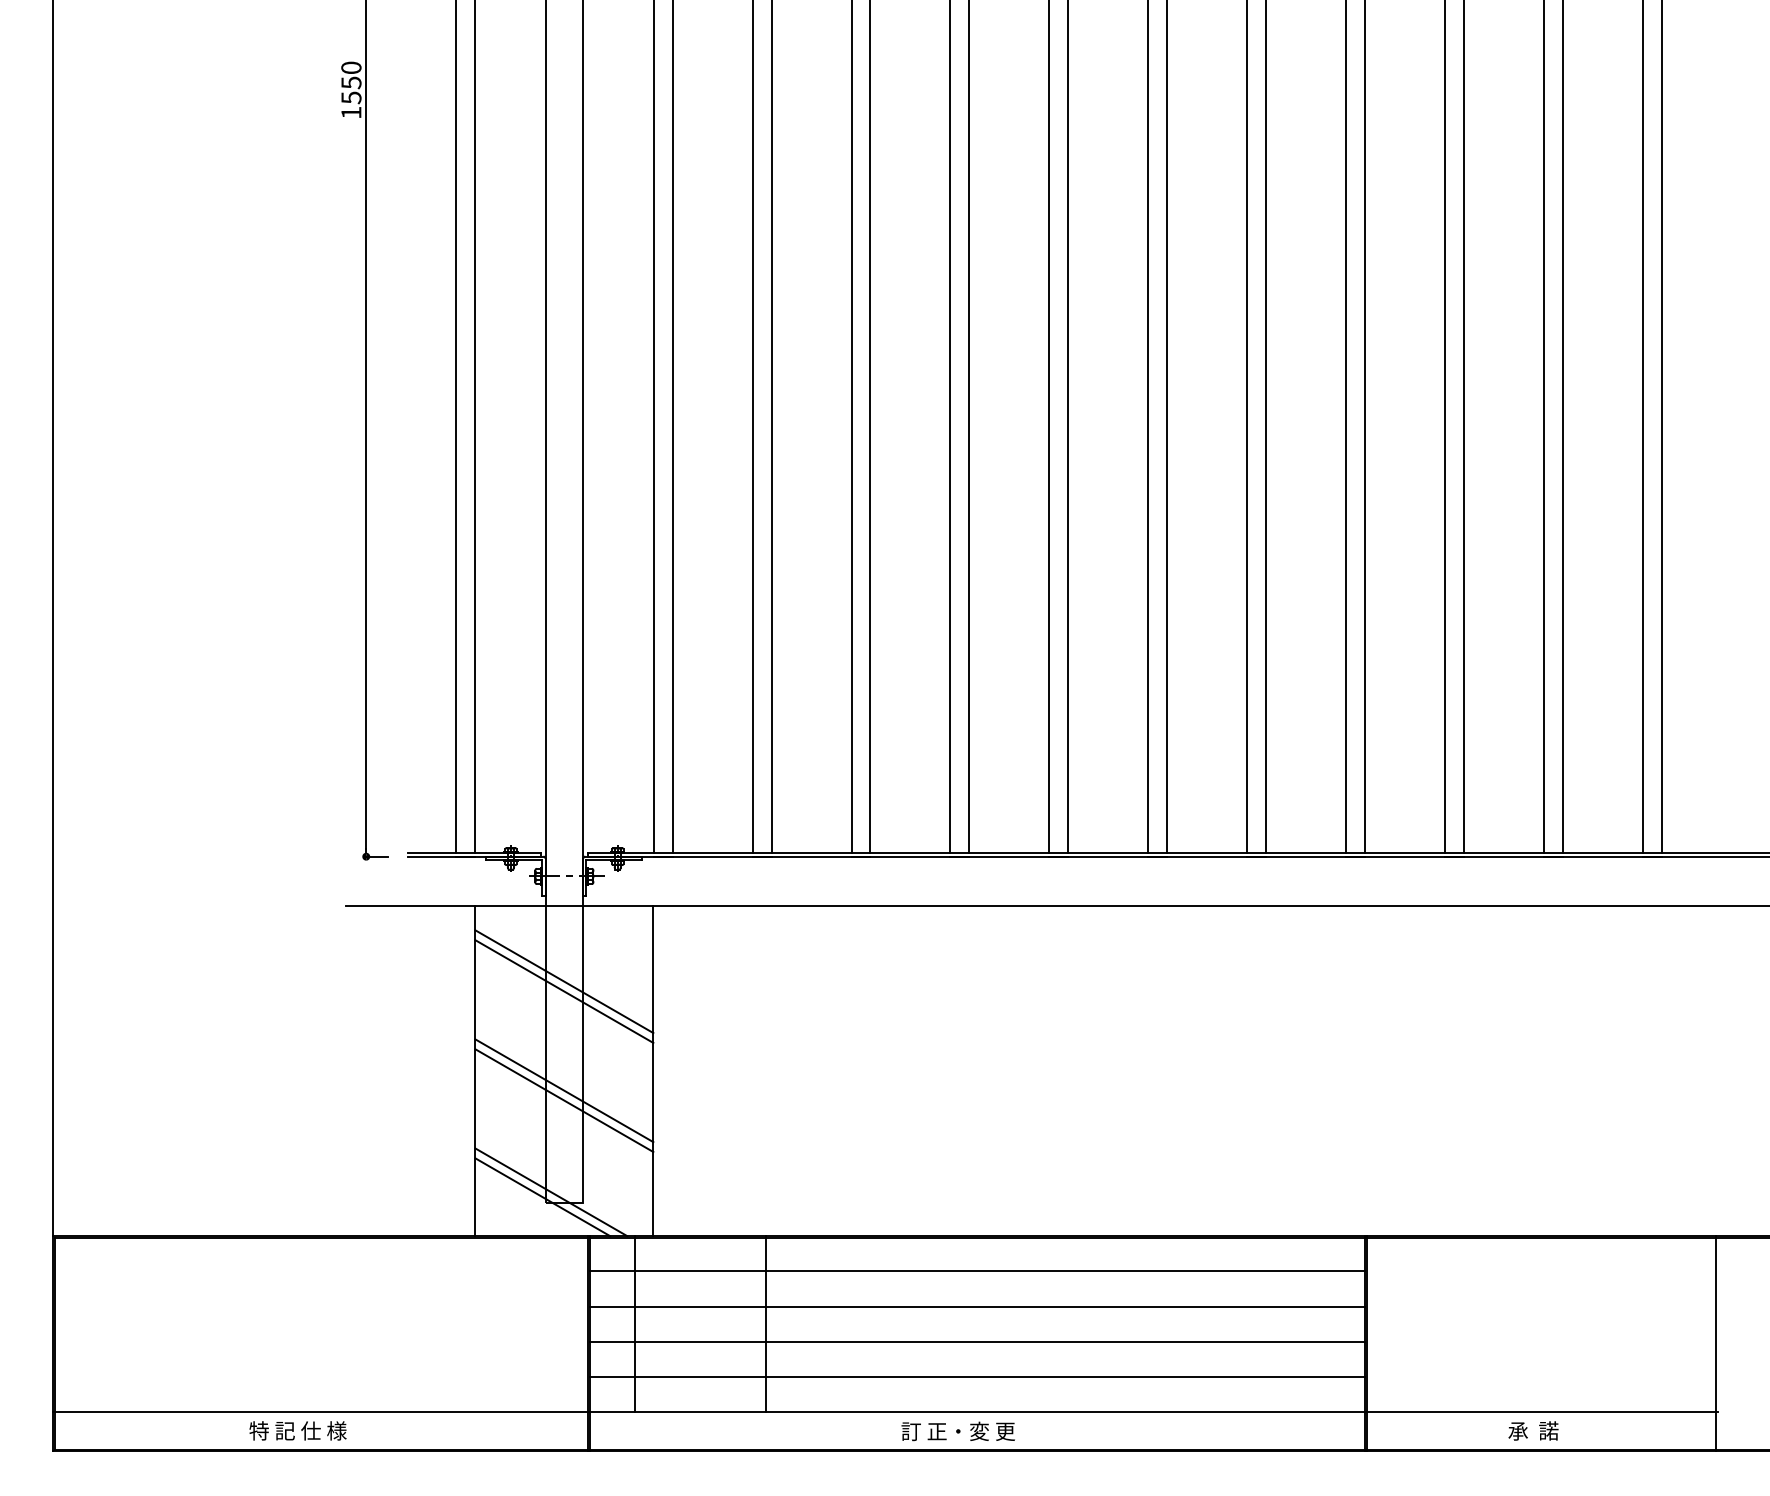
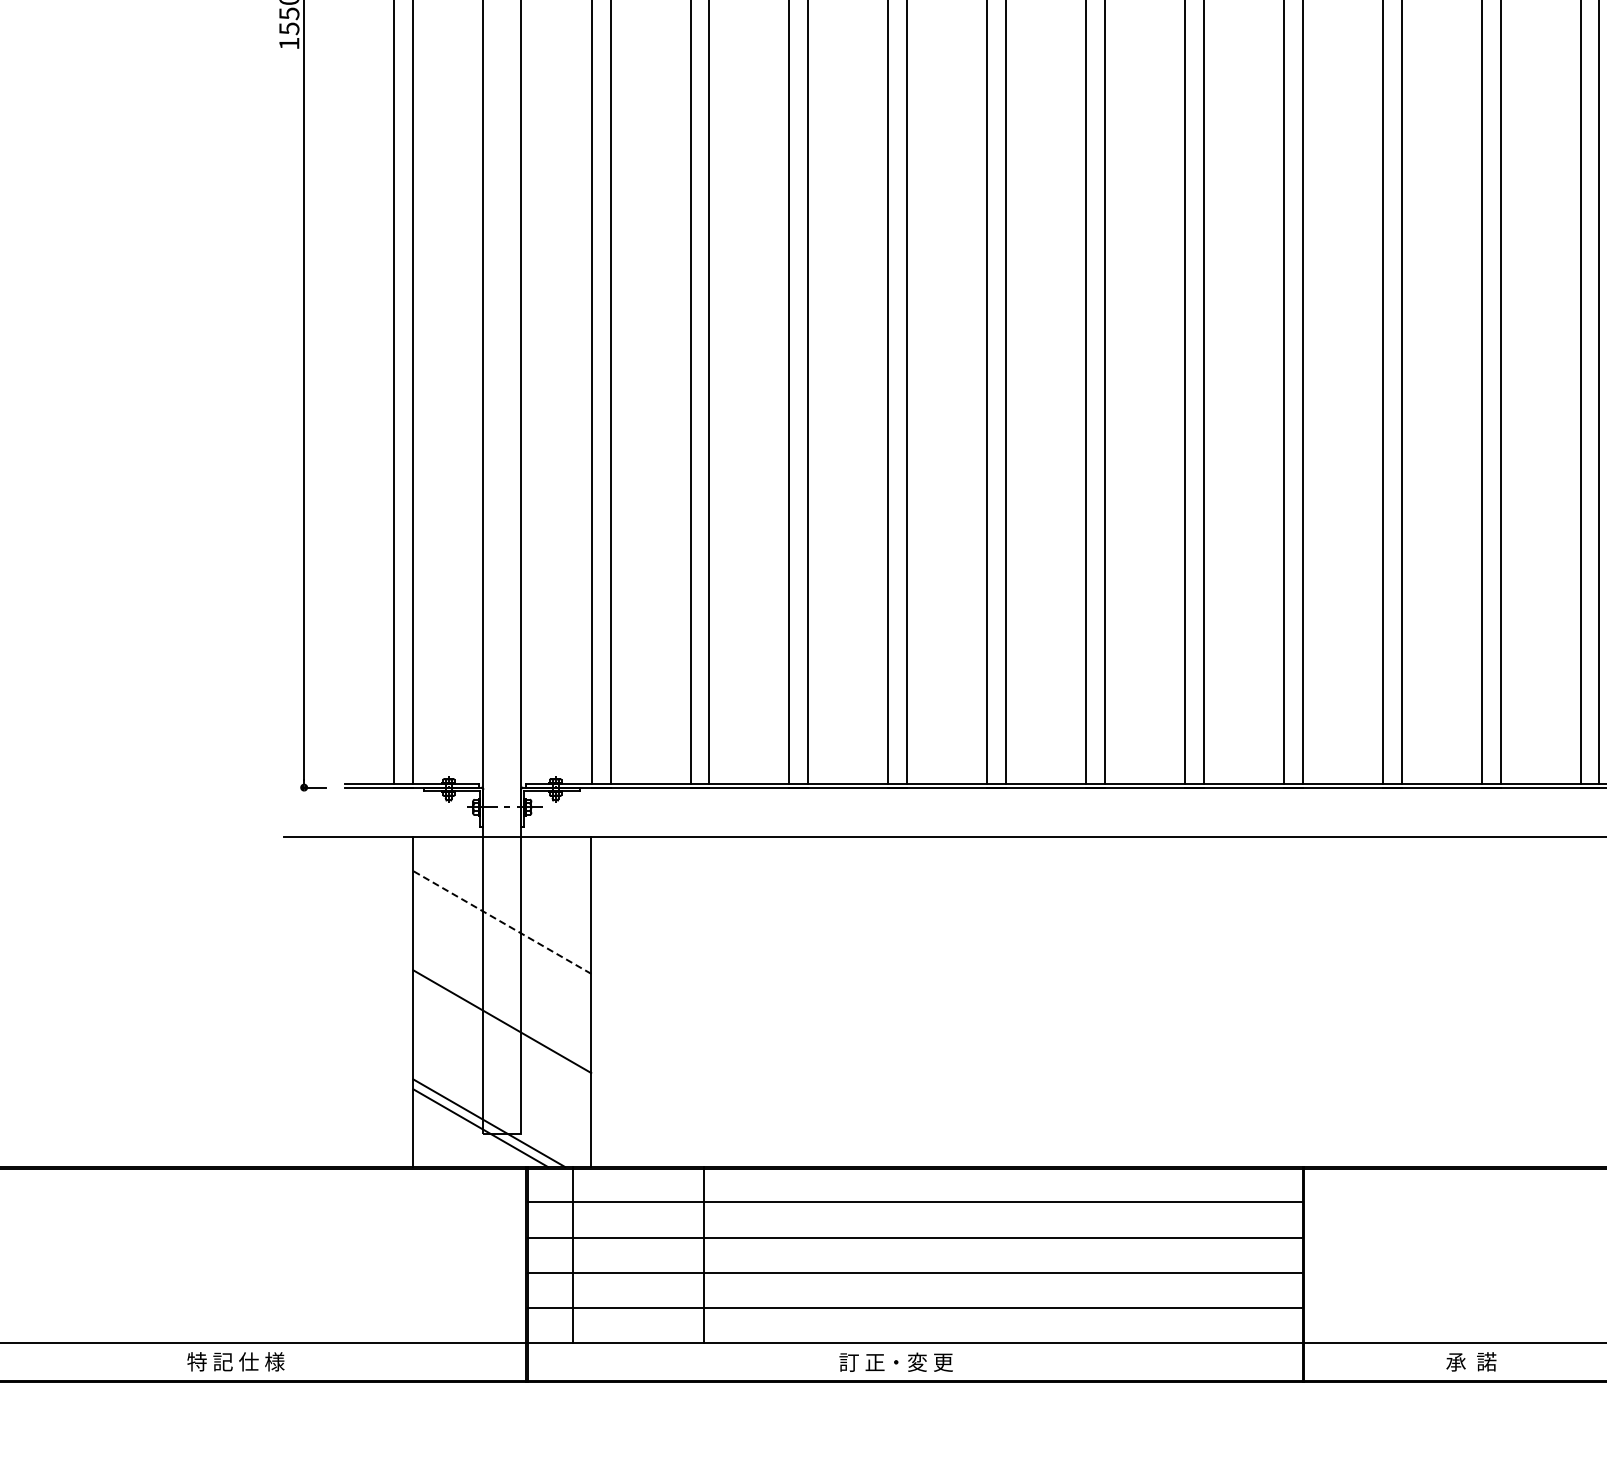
line: (564, 981) -> (502, 912), removed
line: (564, 991) -> (502, 922), solid -> dashed
line: (564, 1100) -> (502, 1031), removed

